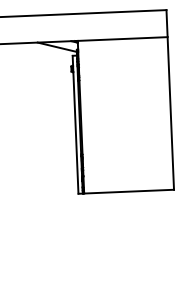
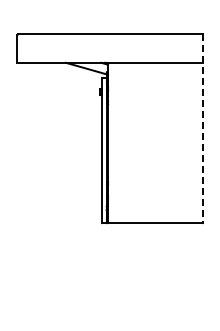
line: (170, 100) -> (202, 129), solid -> dashed

